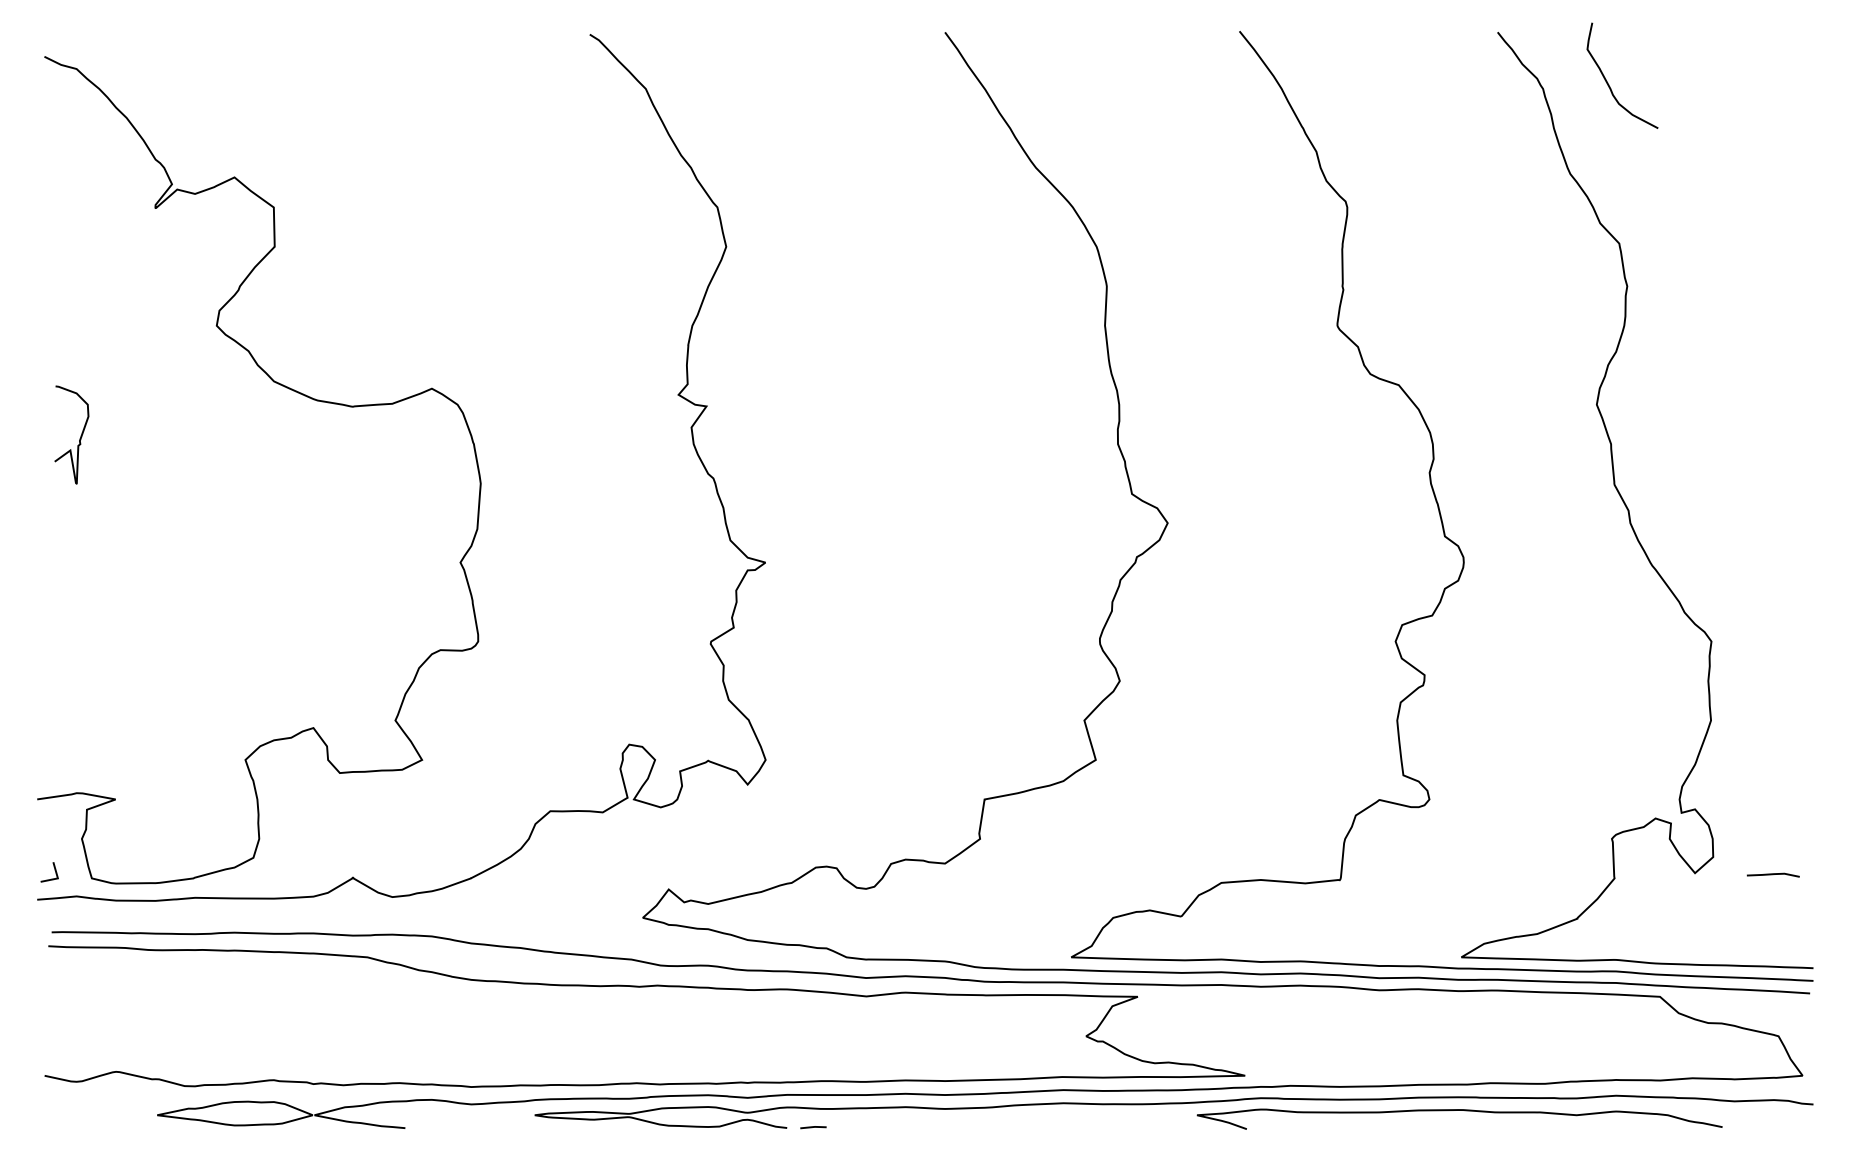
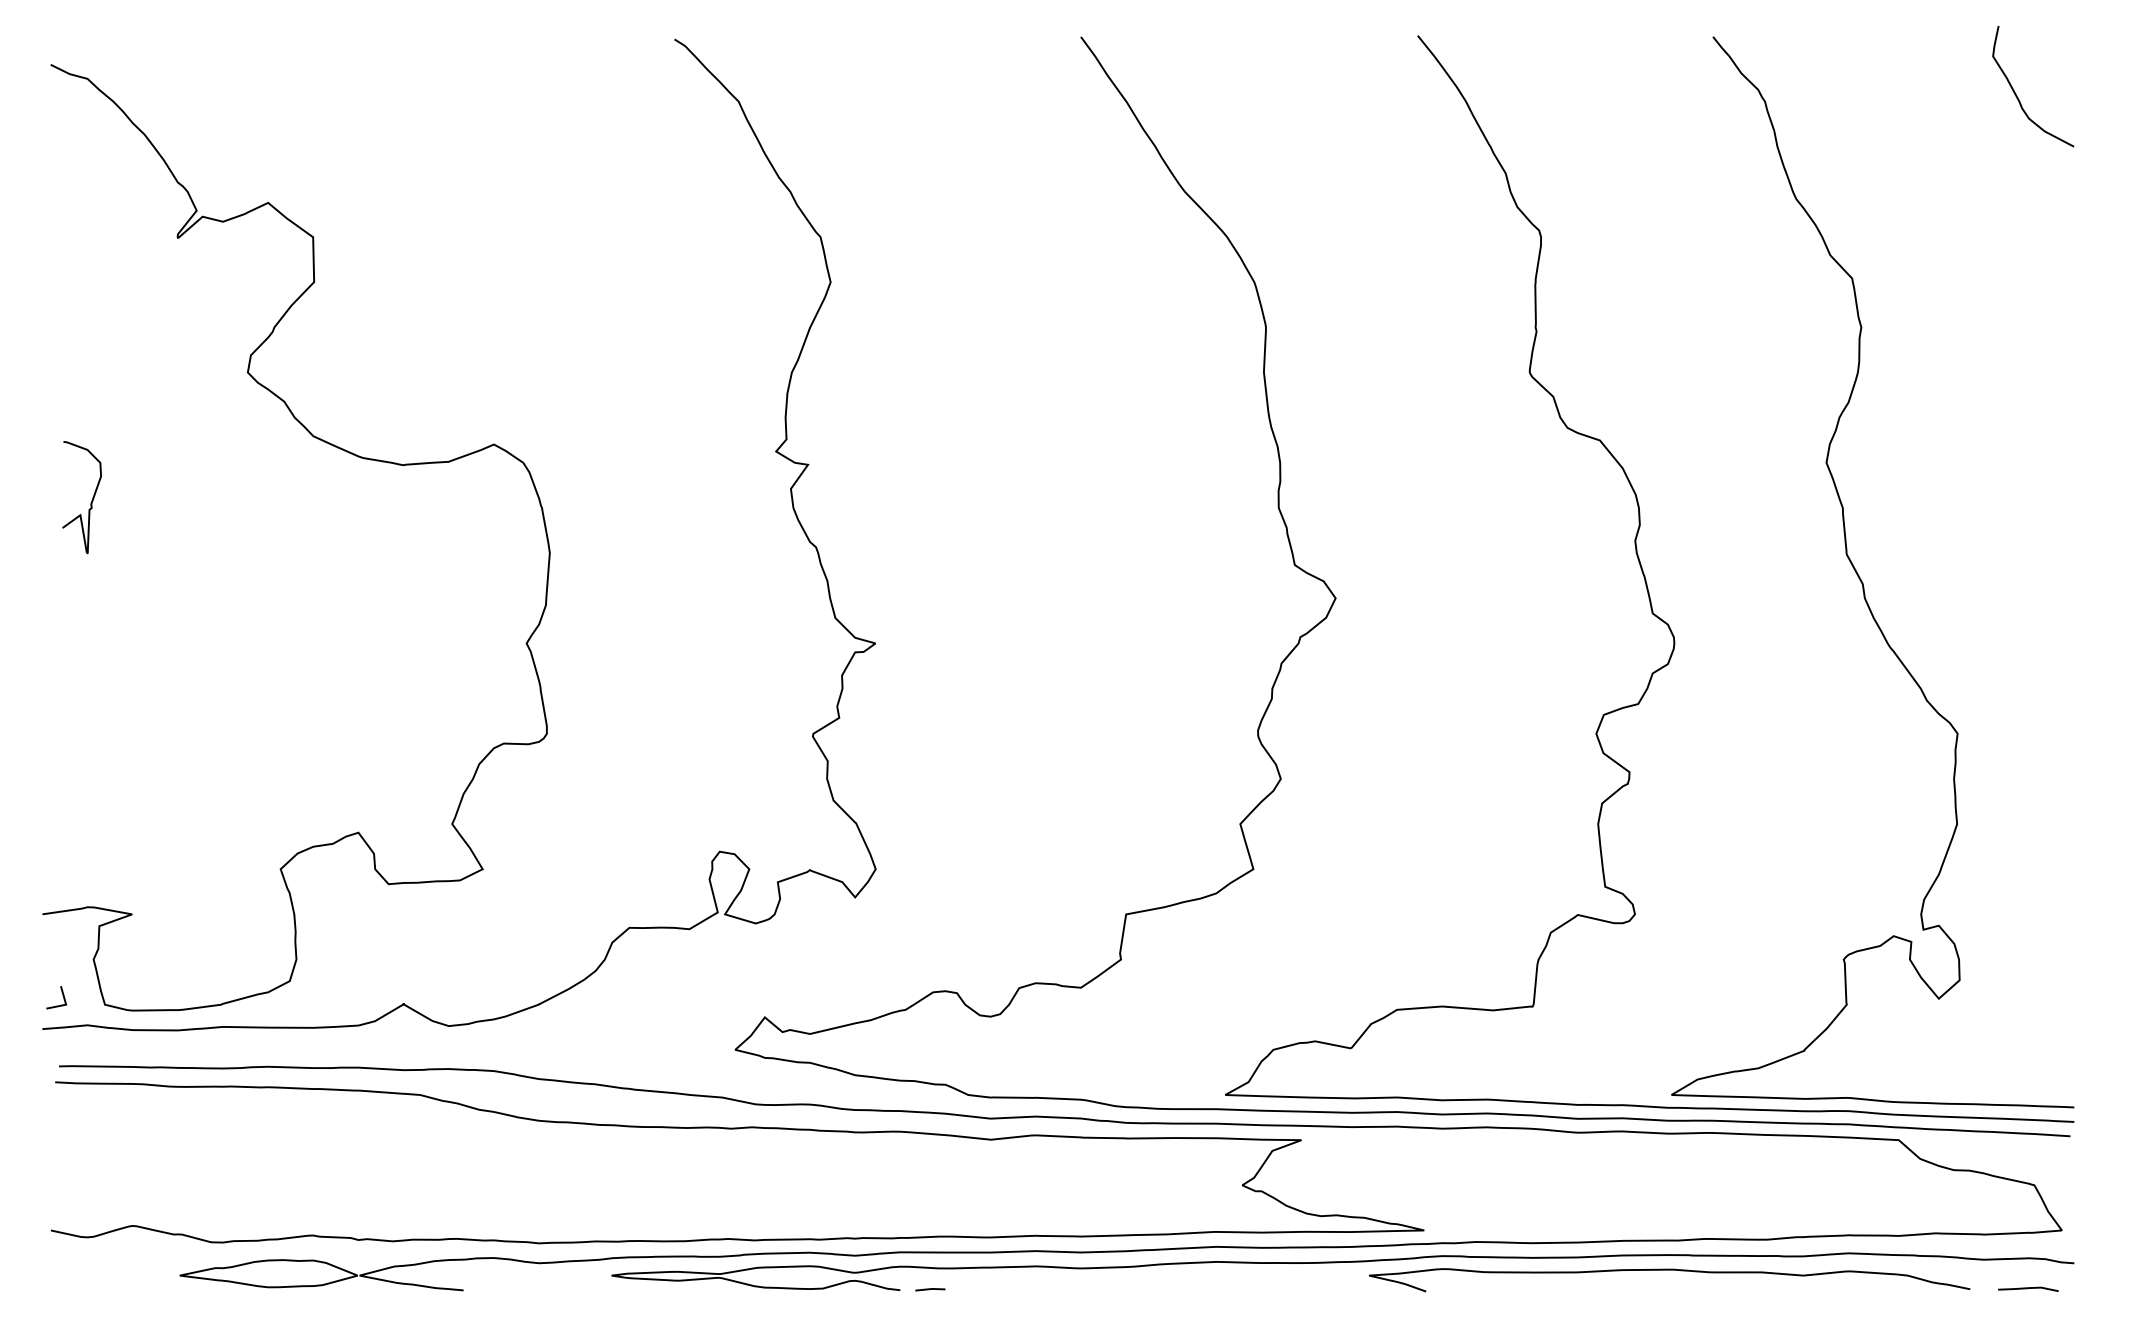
curve: (1608, 82) -> (2017, 94), moved
line: (1772, 874) -> (2027, 1288), moved

